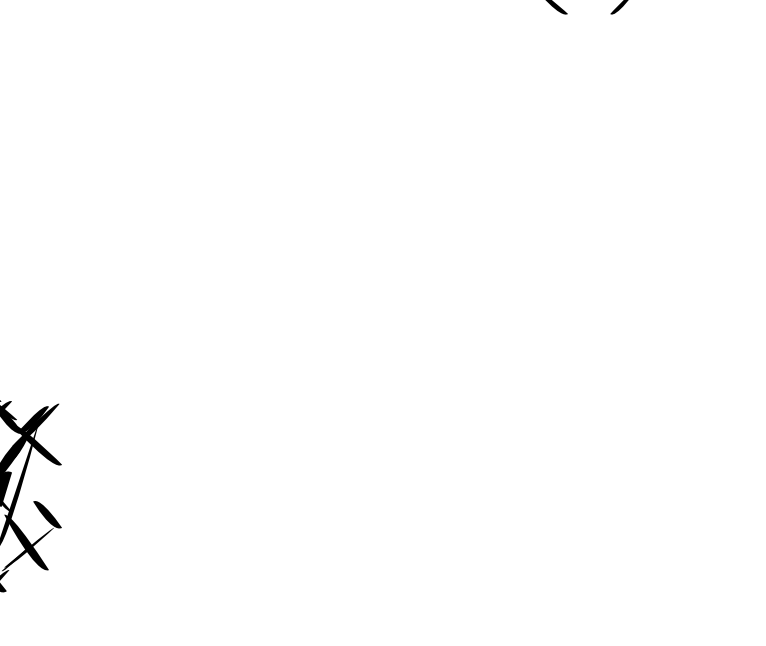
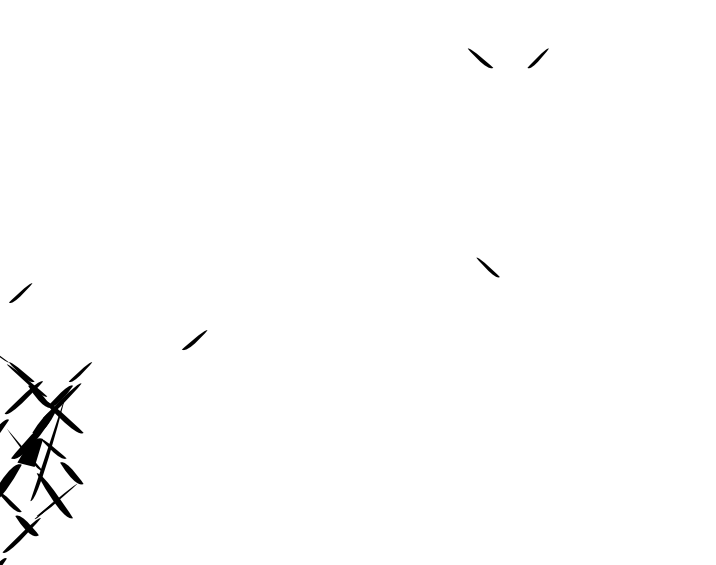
line: (560, 260) -> (487, 267), added
line: (199, 349) -> (194, 339), added
fill: (58, 390) -> (80, 372), added
fill: (24, 484) -> (53, 448), added

